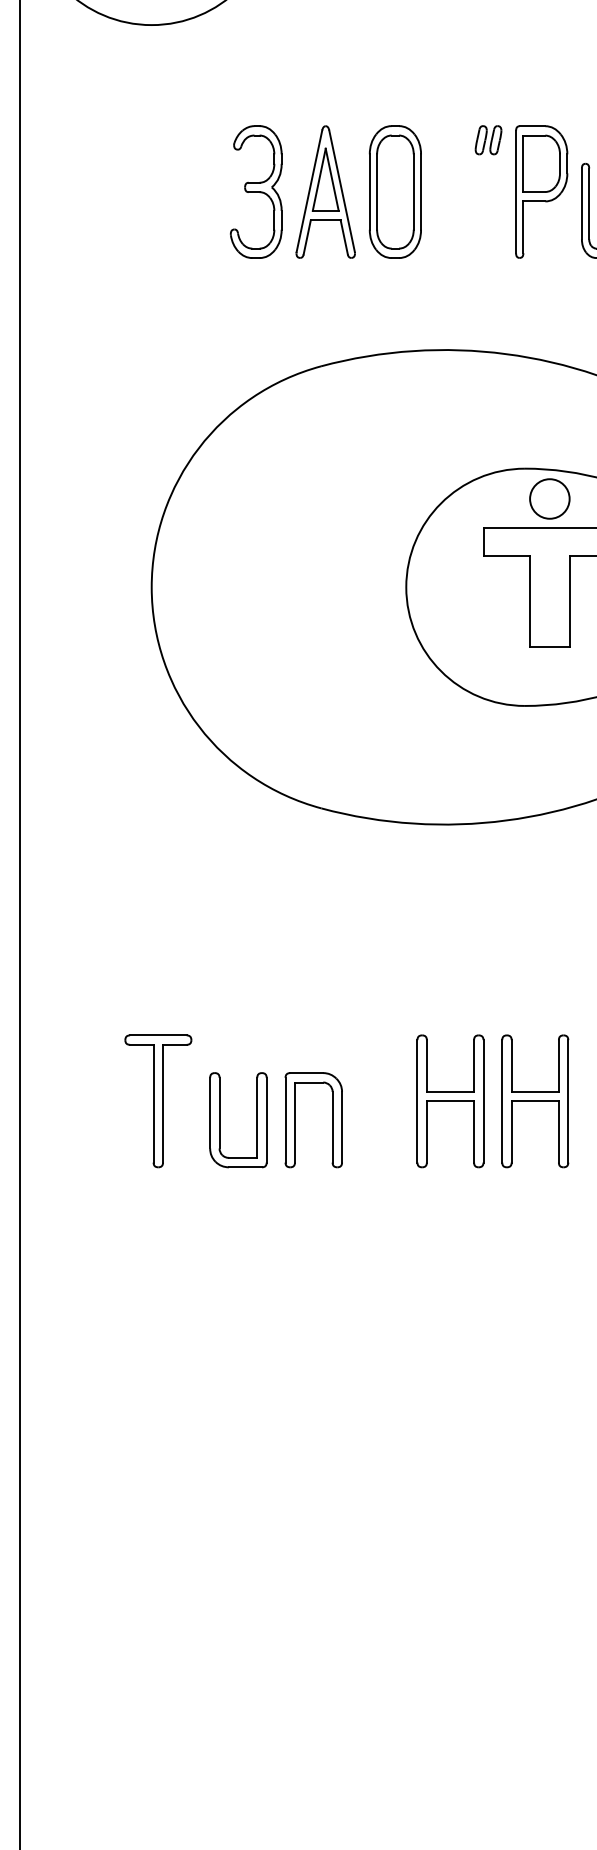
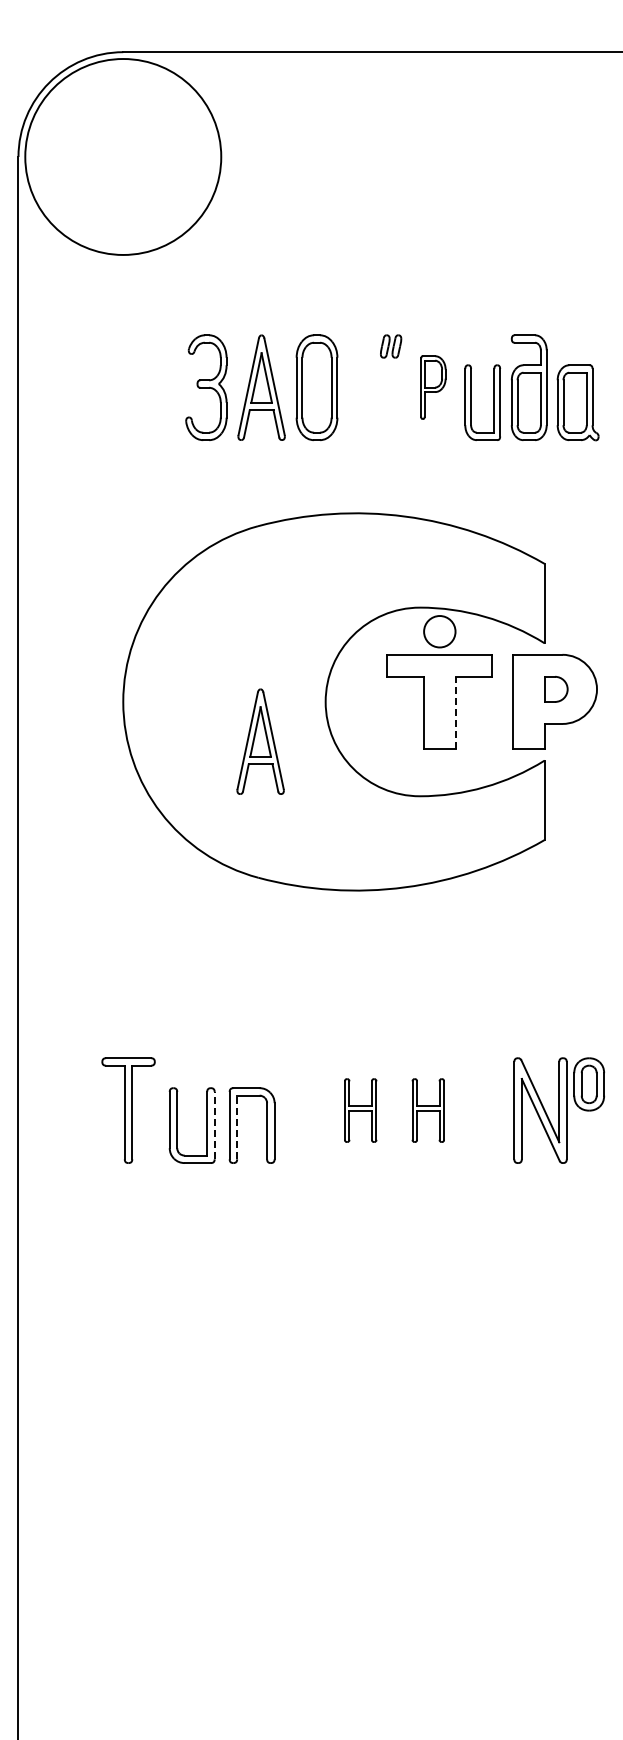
part: (541, 191) -> (433, 387), size x0.6
line: (569, 600) -> (455, 712), solid -> dashed
part: (324, 637) -> (260, 741), added
part: (450, 1101) -> (360, 1110), size x0.6
part: (535, 1101) -> (428, 1110), size x0.6
line: (266, 1120) -> (214, 1125), solid -> dashed
line: (295, 1122) -> (237, 1127), solid -> dashed

